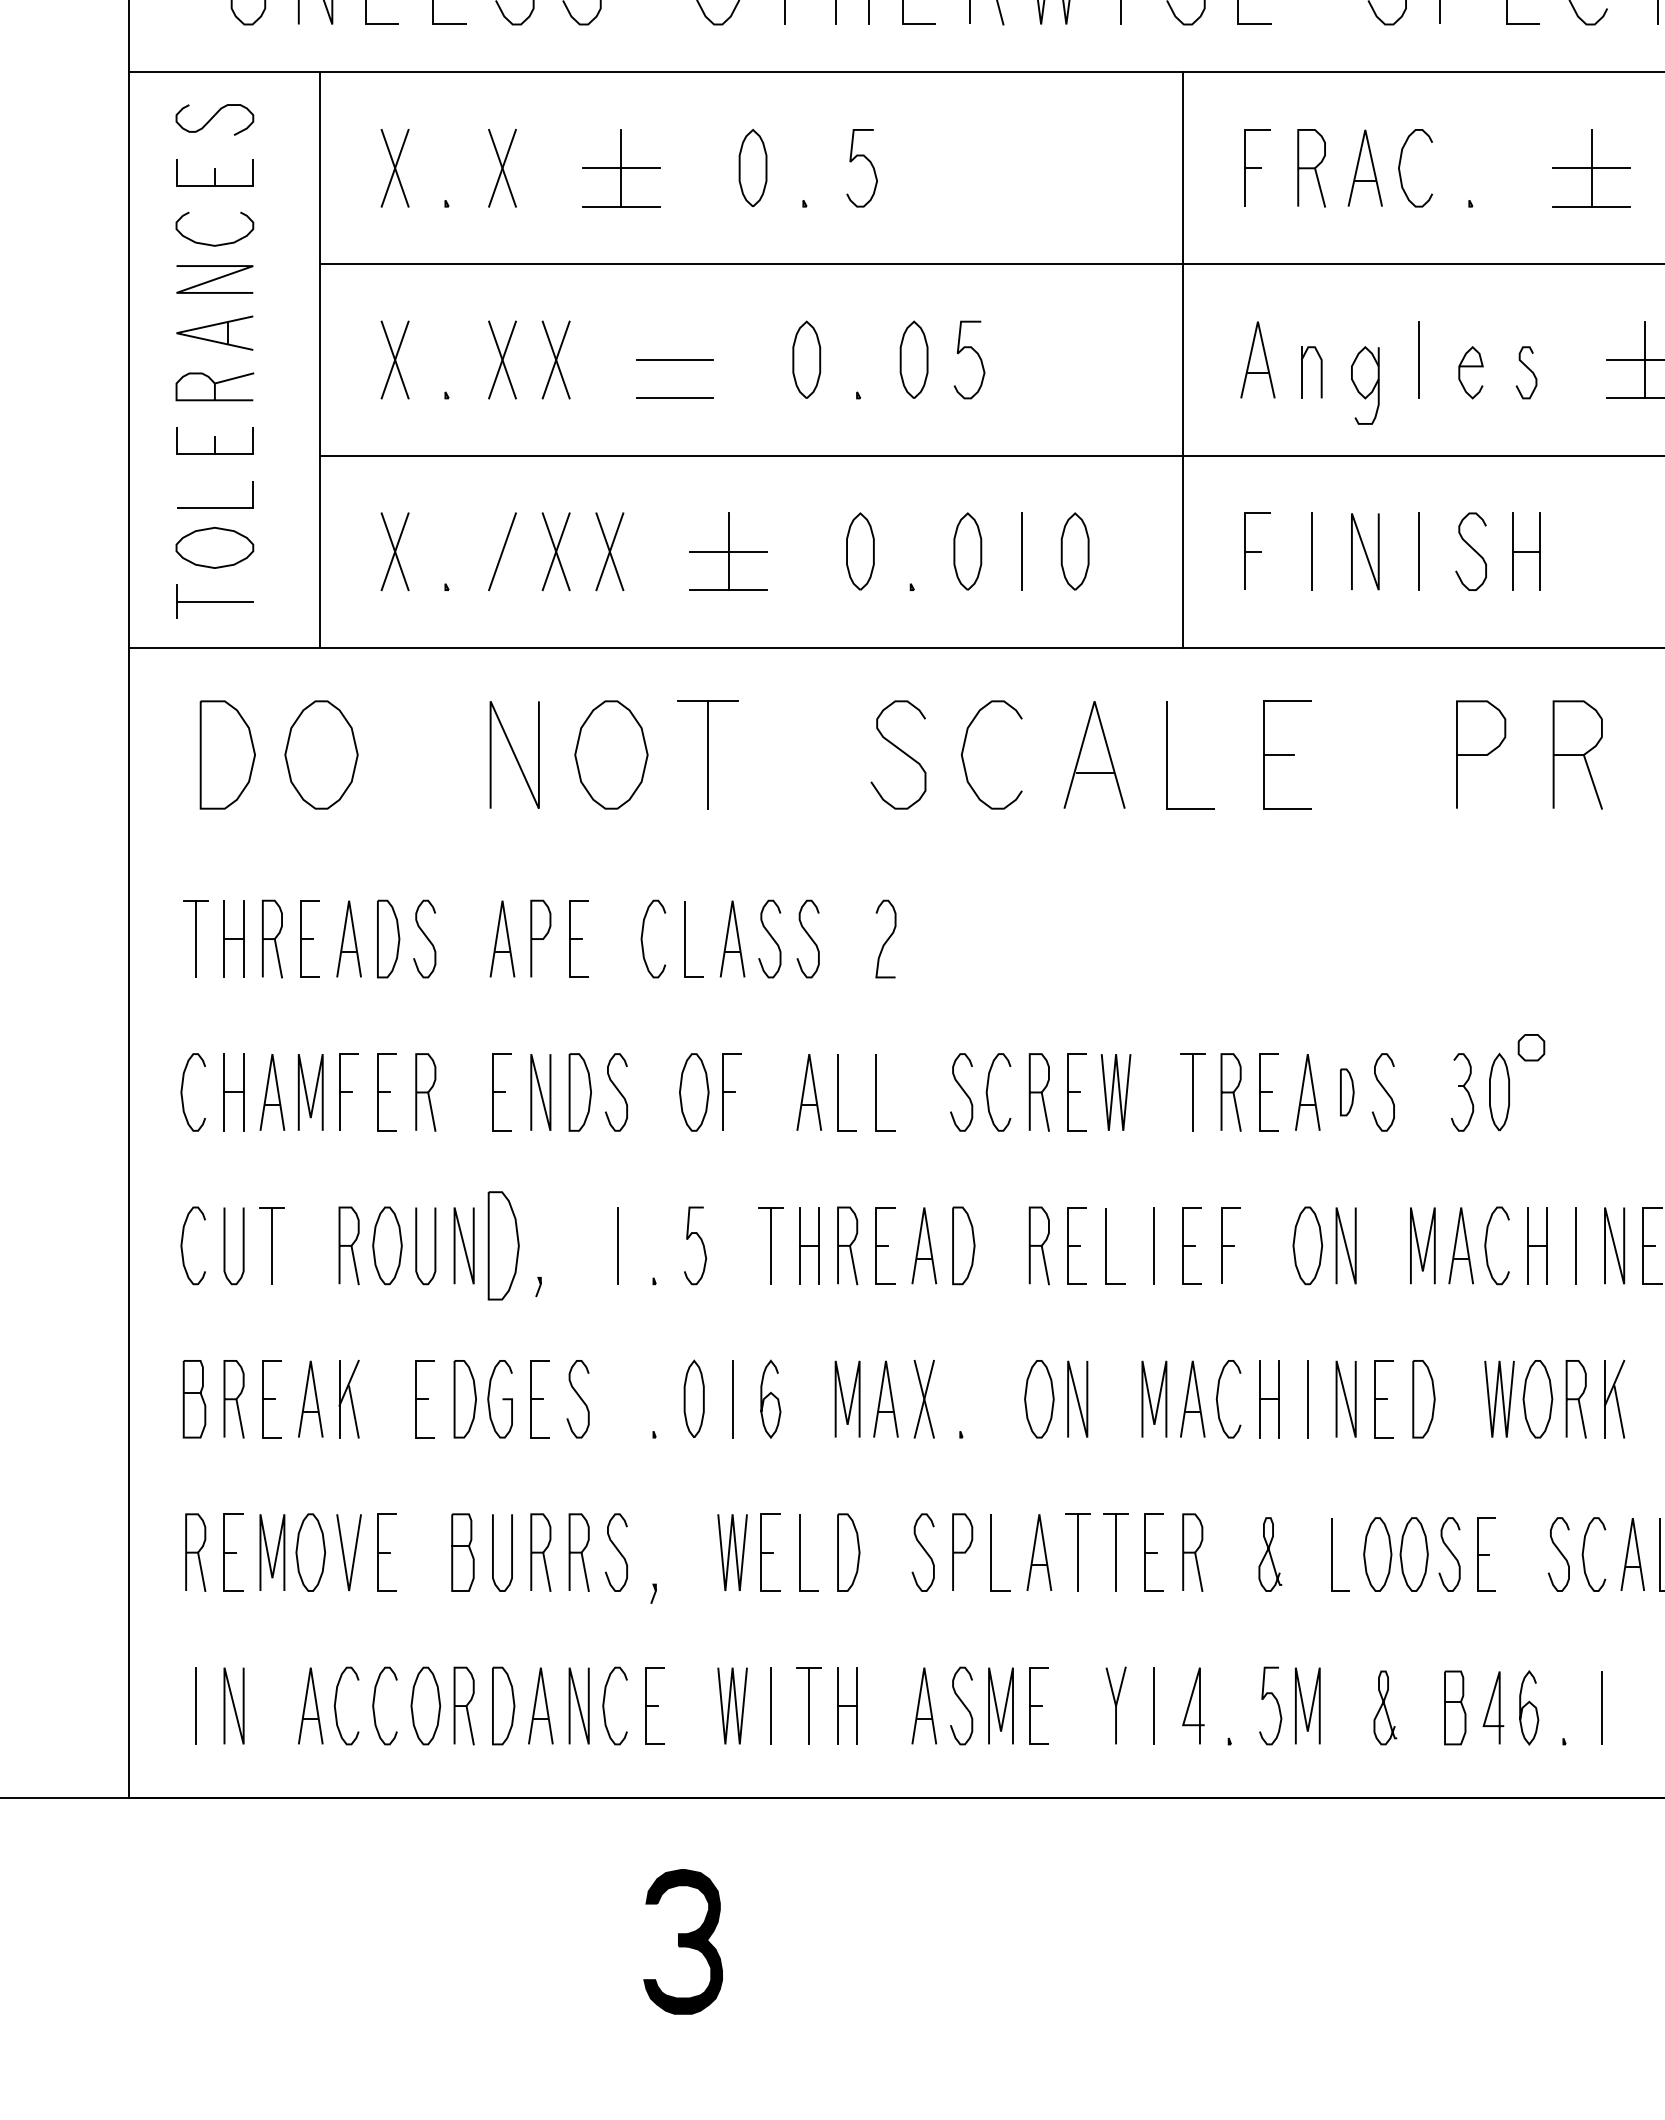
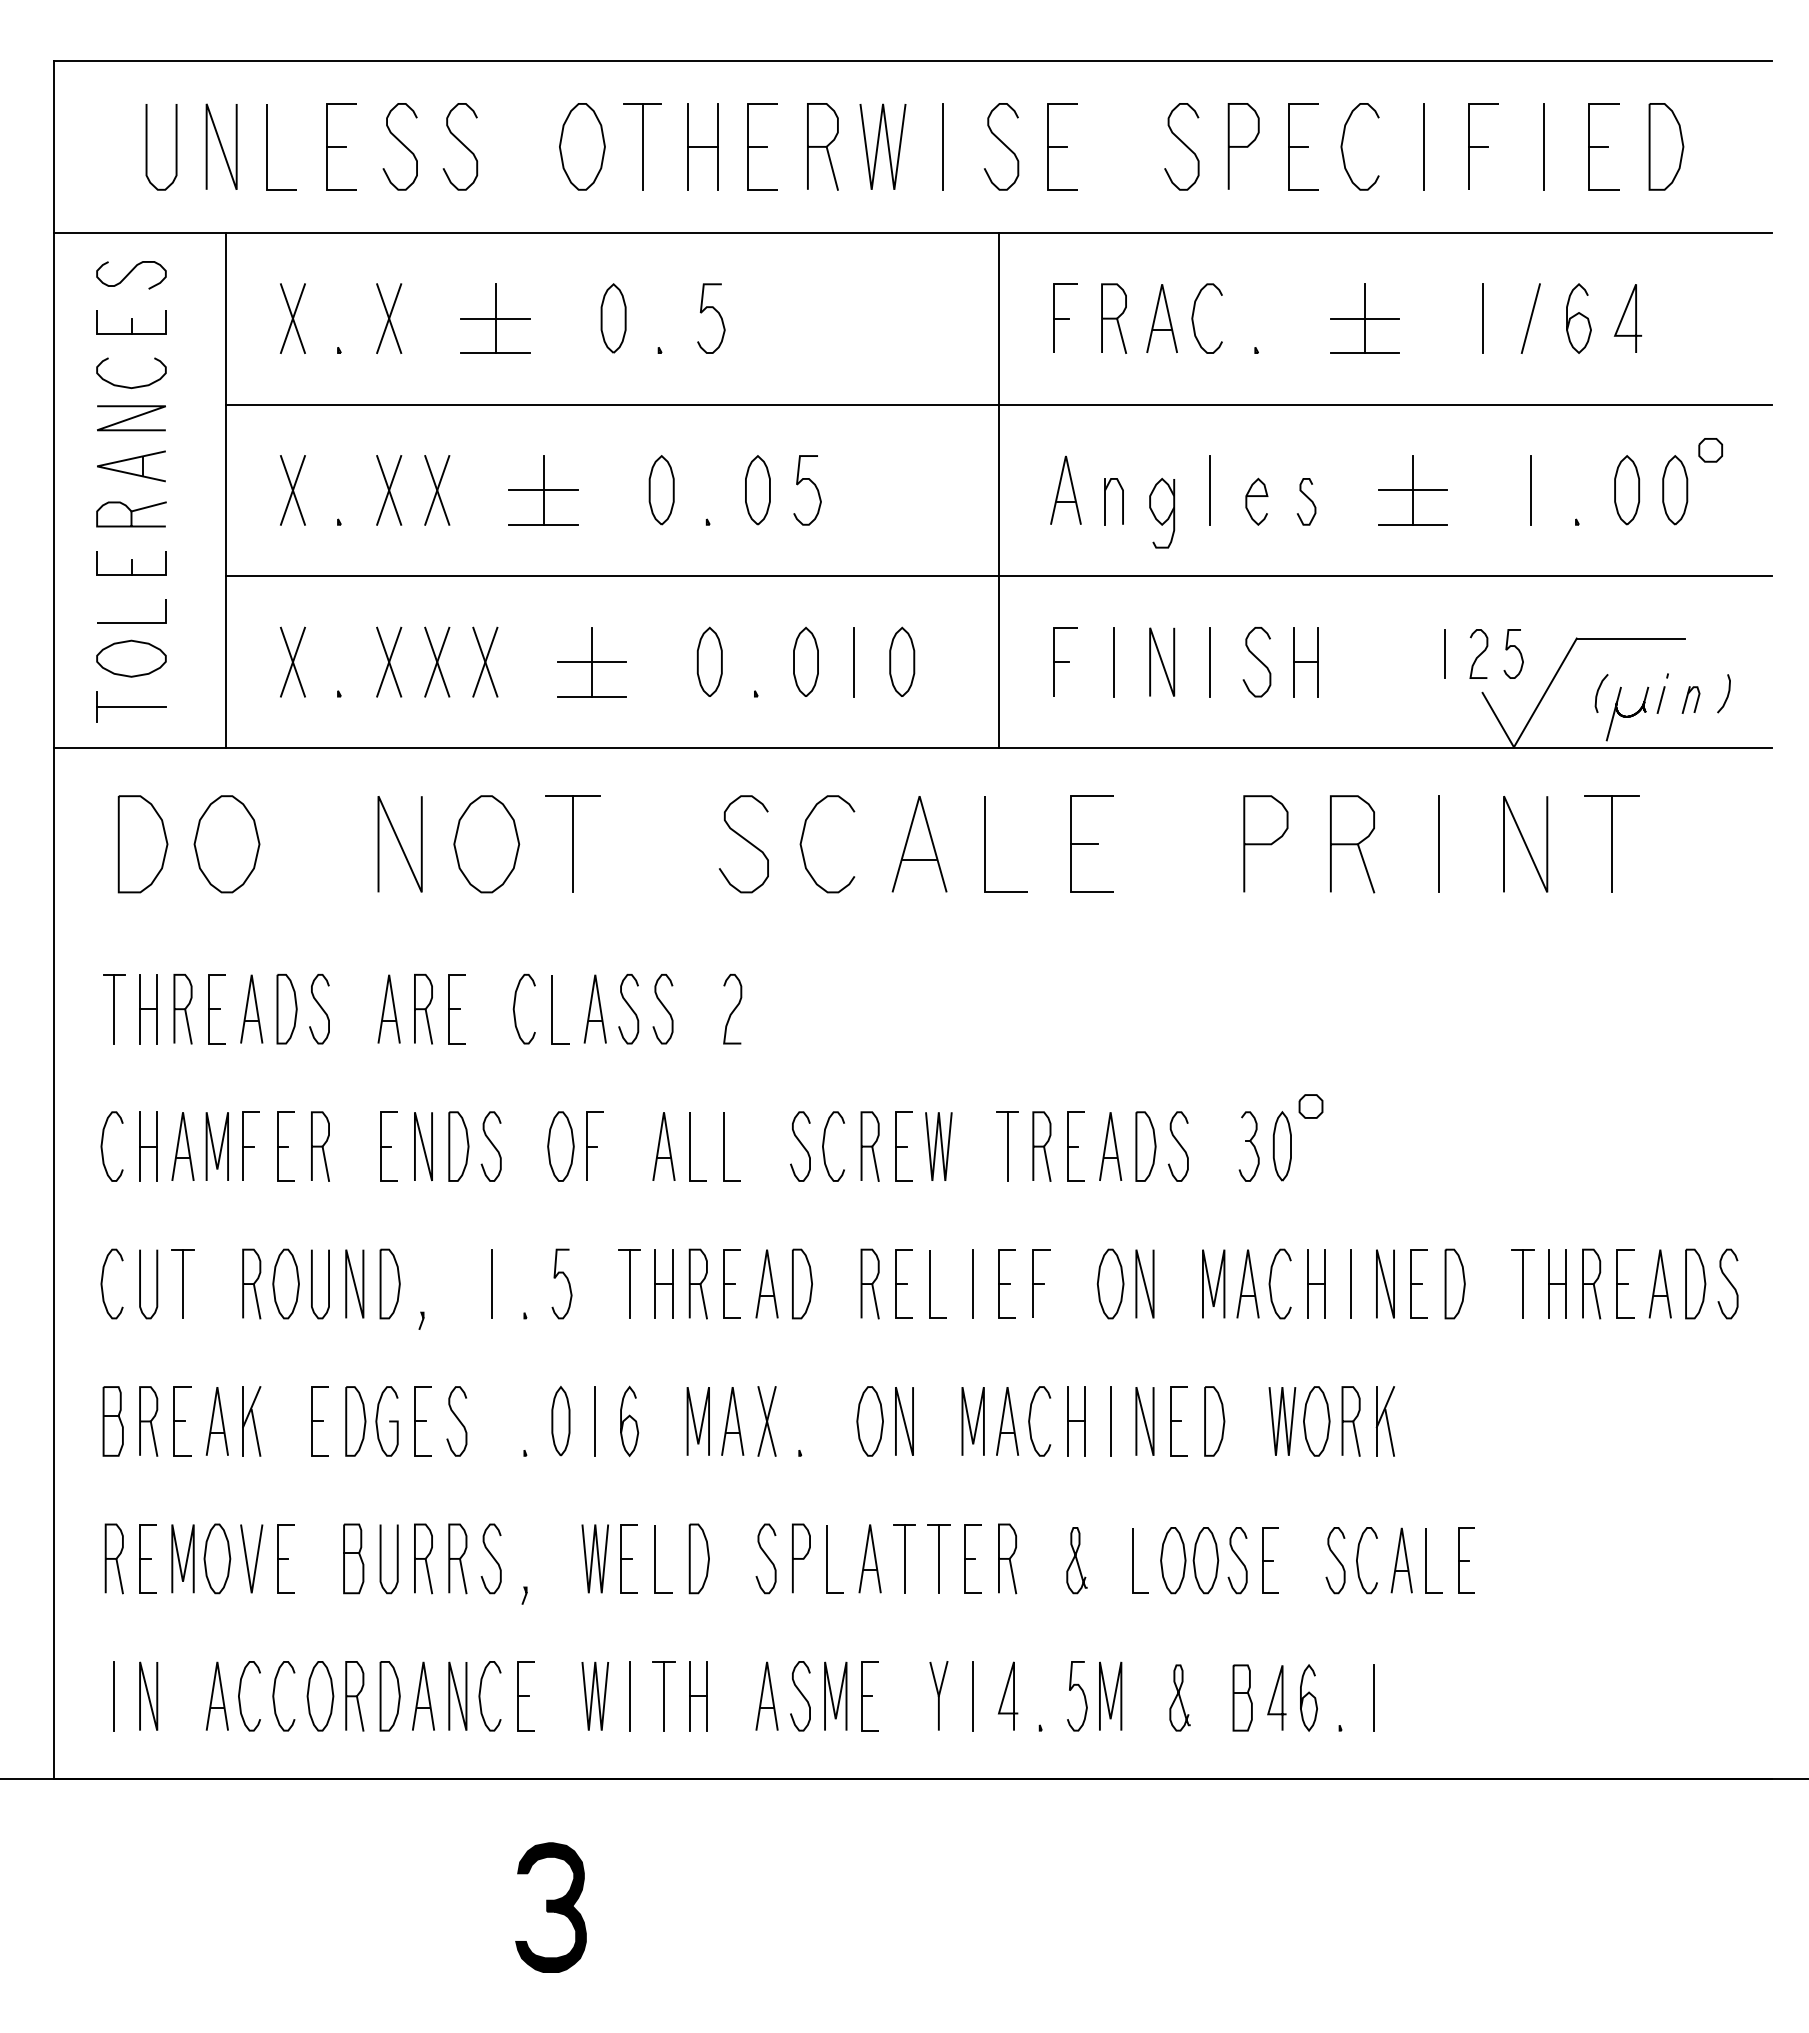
line: (674, 360) -> (543, 490), added
line: (502, 550) -> (389, 661), added
line: (546, 958) -> (428, 1026), added
part: (1346, 1092) -> (1145, 1146), size x1.67
part: (502, 1245) -> (389, 1283), size x0.71

